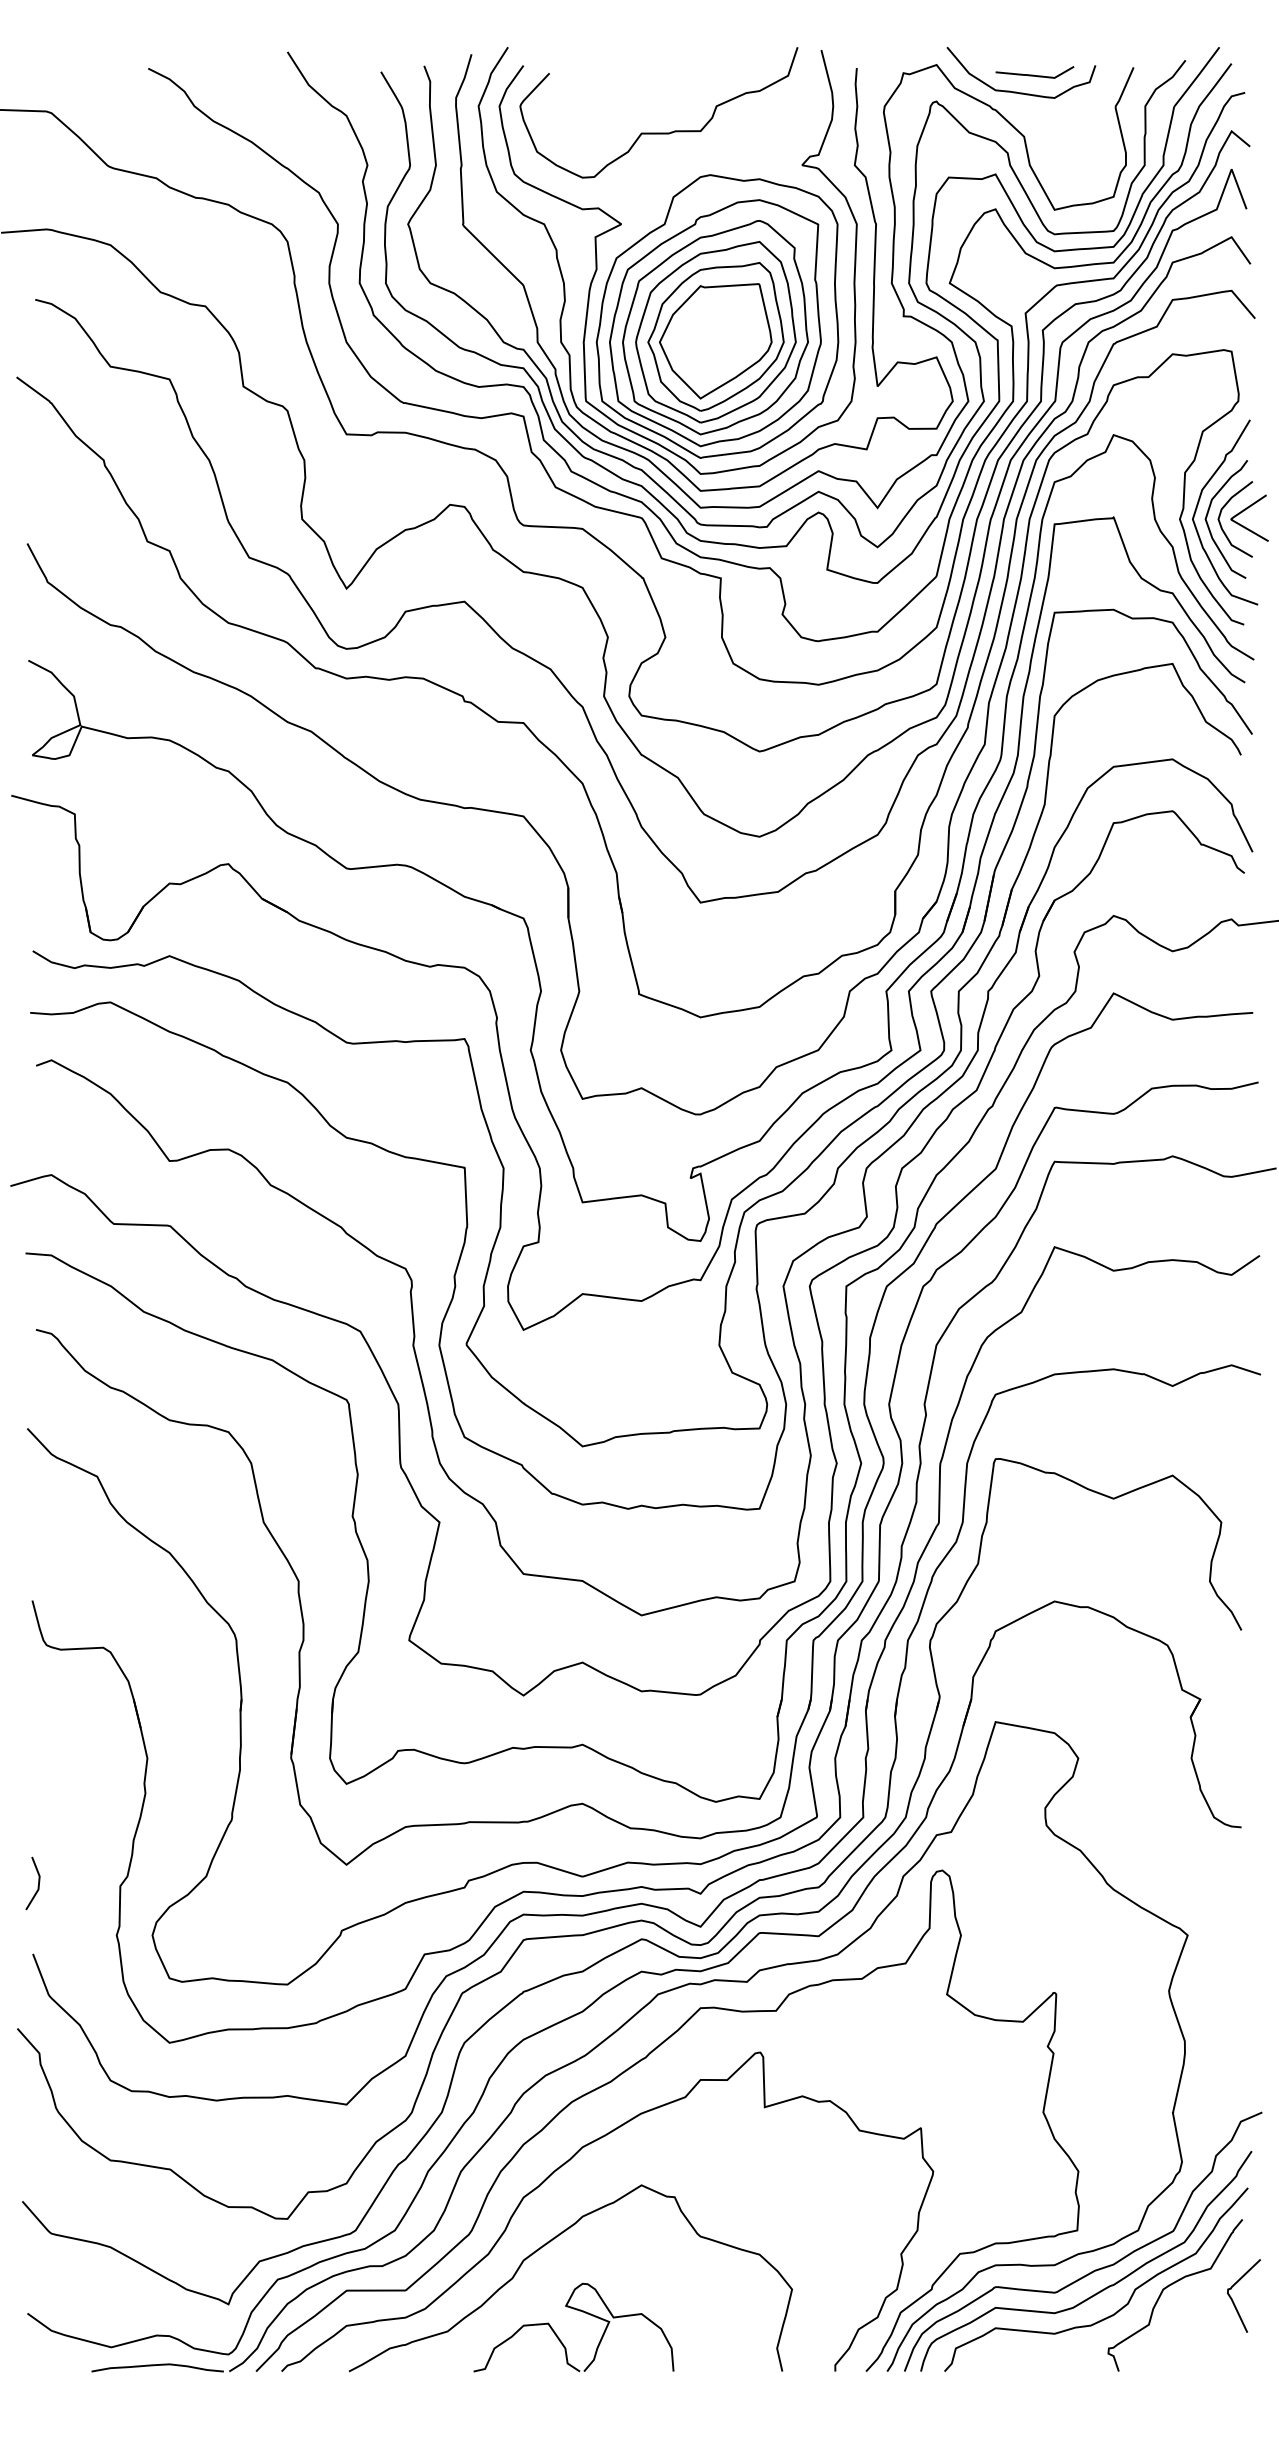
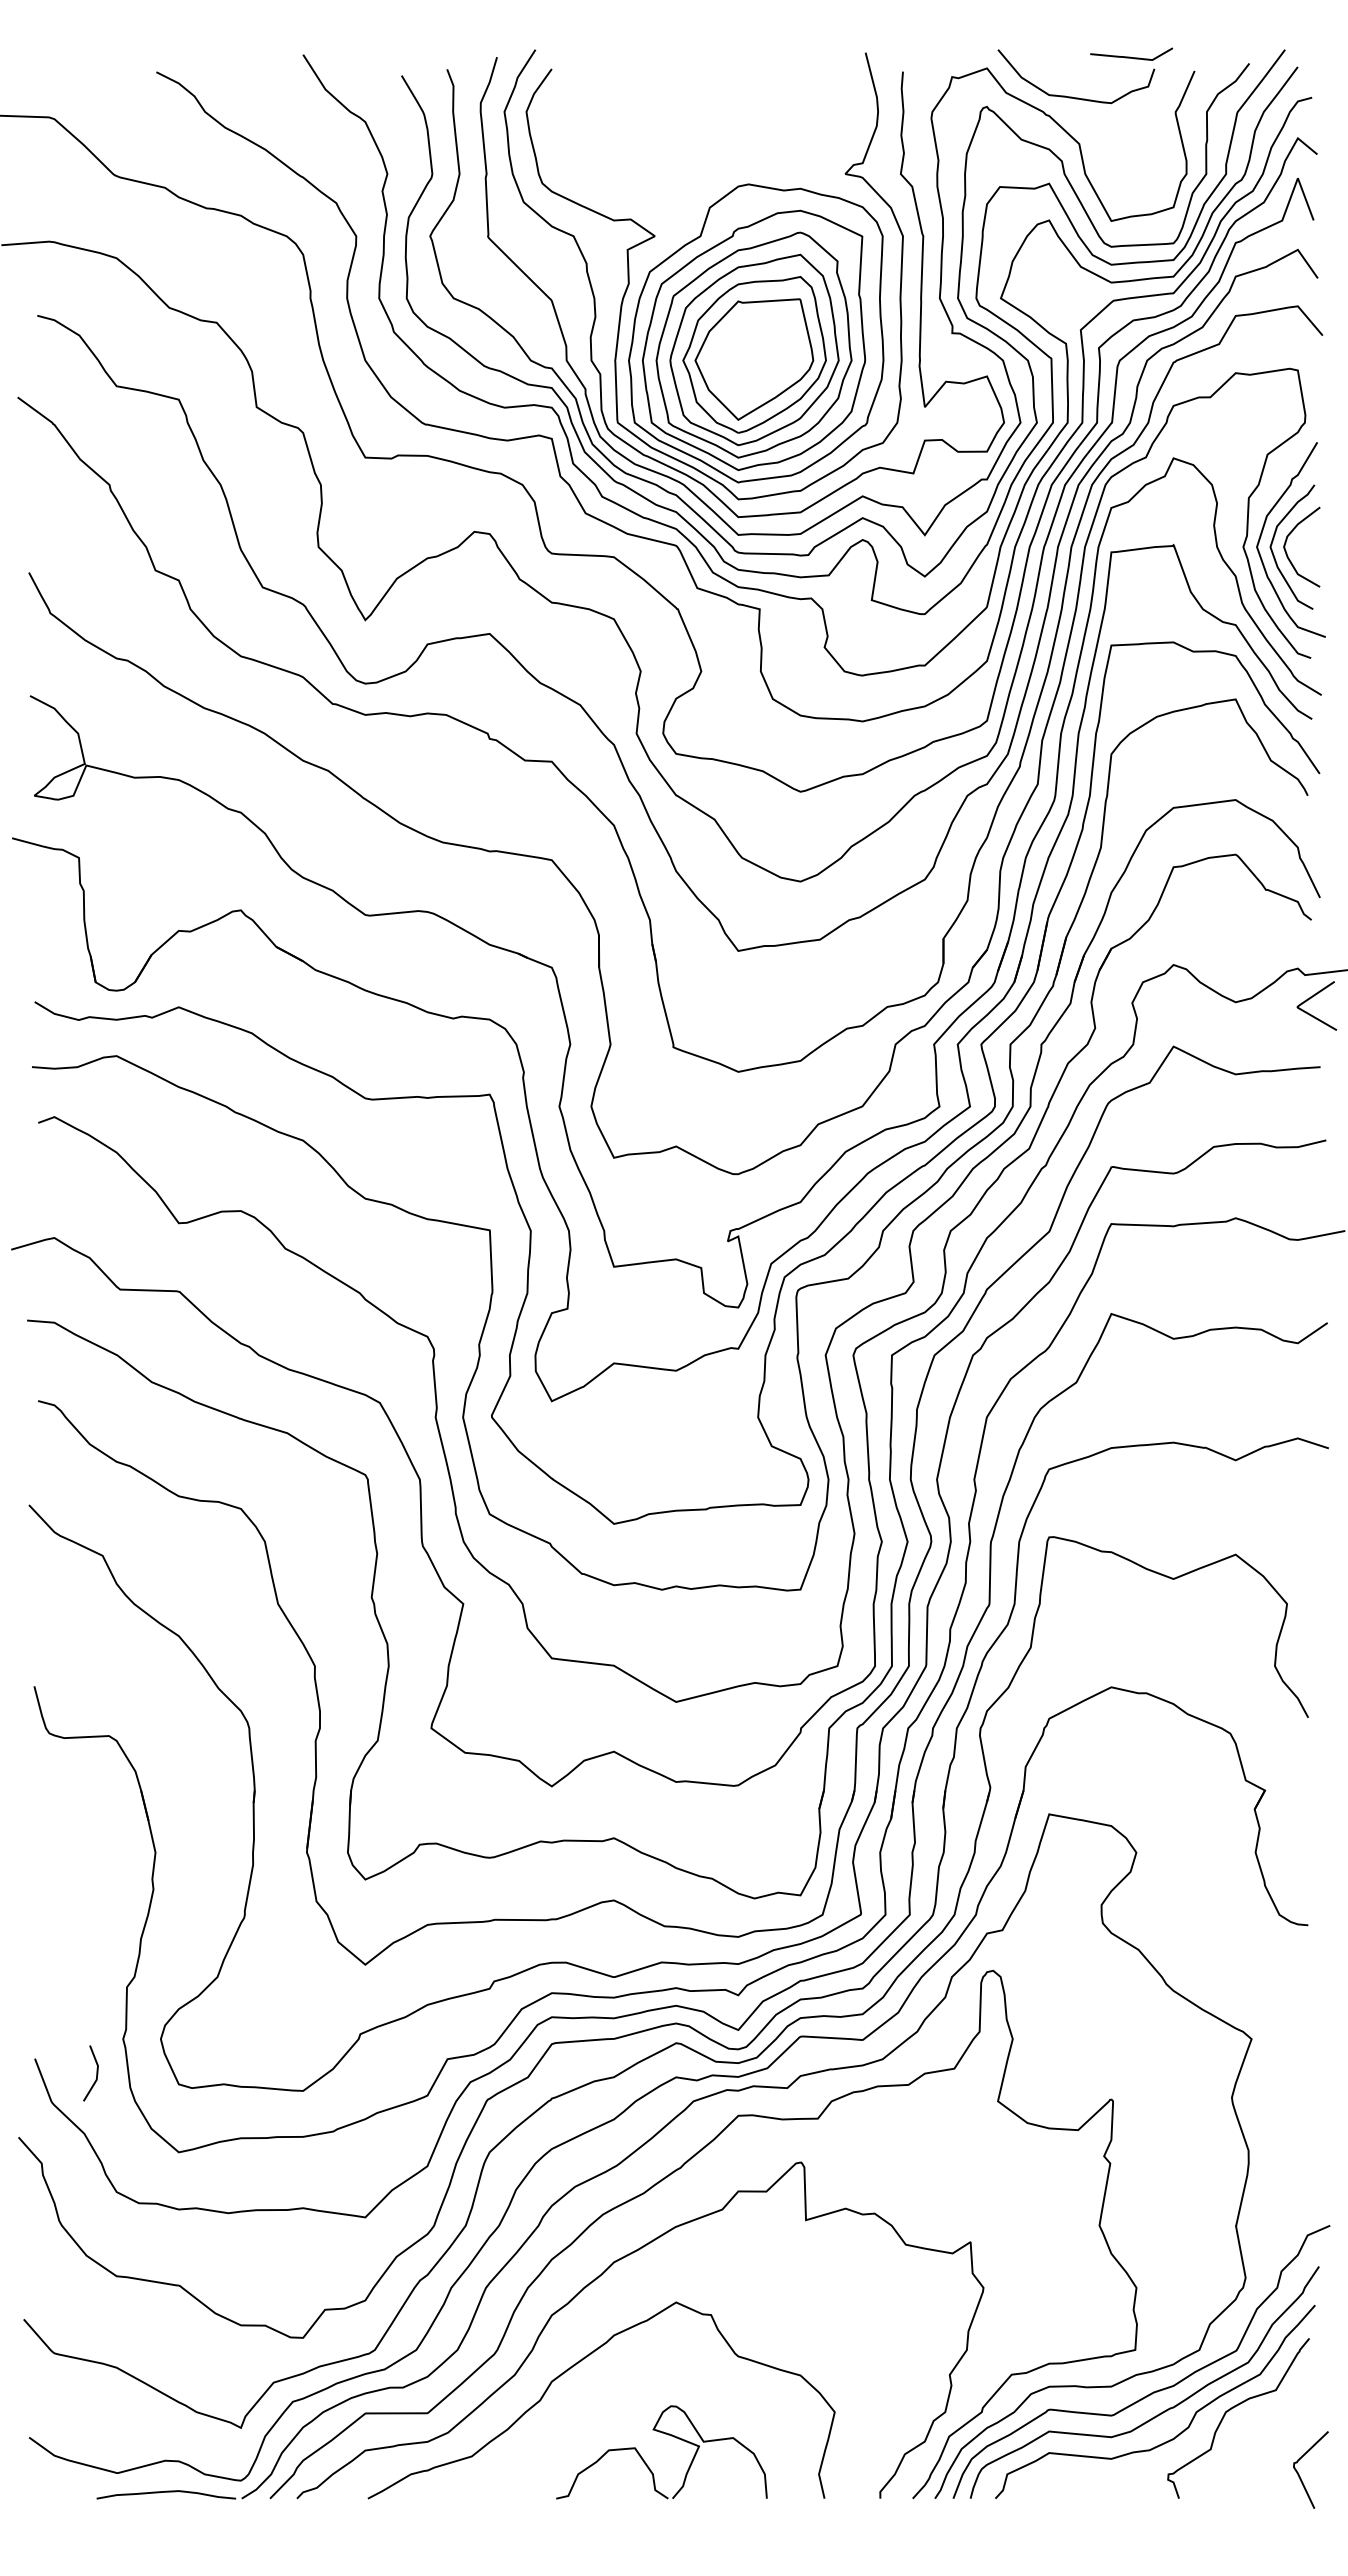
line: (1033, 74) -> (1130, 56), moved
curve: (658, 132) -> (694, 139), removed
curve: (1244, 511) -> (1311, 998), moved
line: (38, 1883) -> (96, 2073), moved
curve: (1233, 2300) -> (1299, 2474), moved
part: (558, 2336) -> (645, 2461), moved

